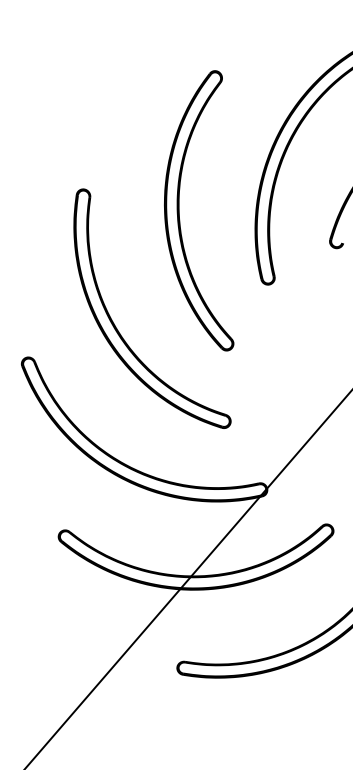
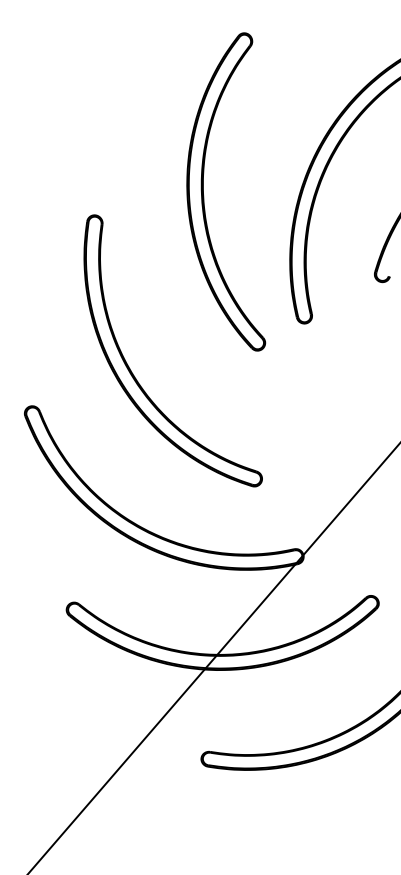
part: (179, 210) -> (203, 191), moved

